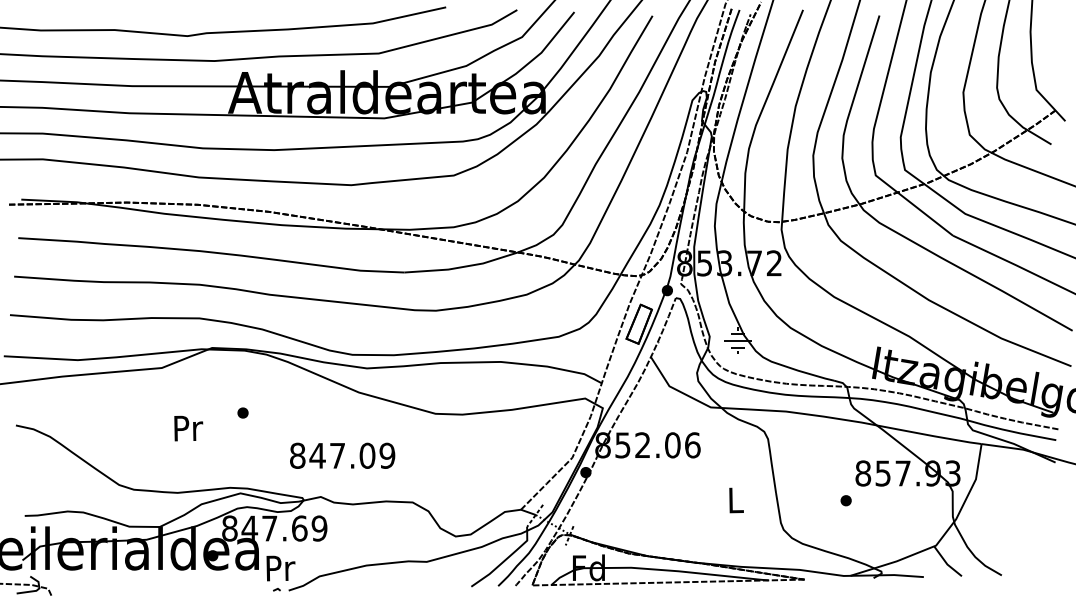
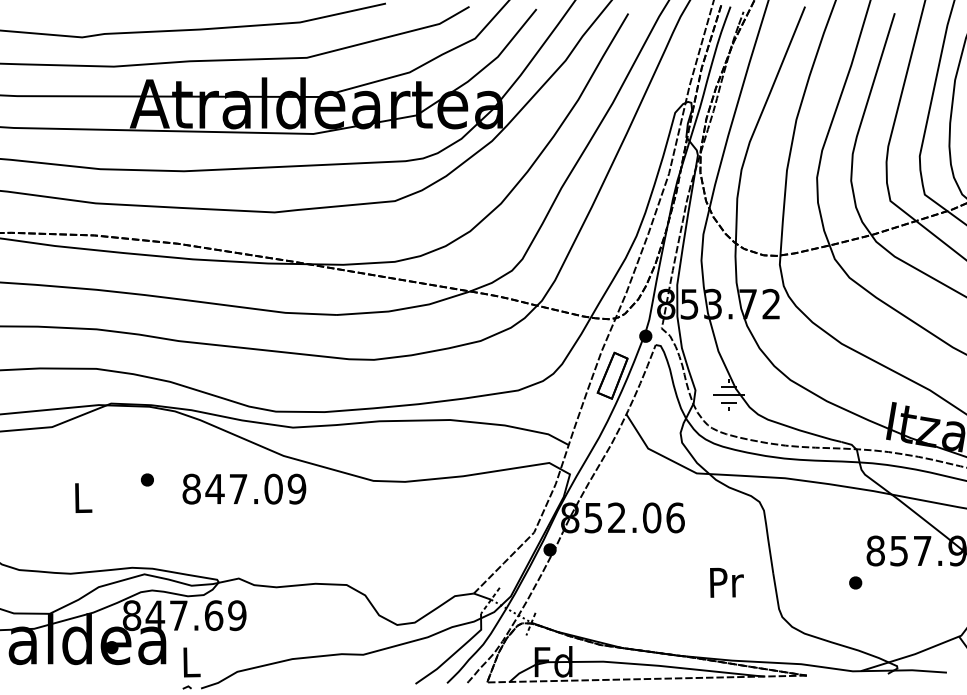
text: (188, 428) -> (83, 498), Pr -> L
text: (342, 455) -> (244, 488), moved
text: (736, 500) -> (726, 582), L -> Pr
text: (280, 568) -> (191, 662), Pr -> L

